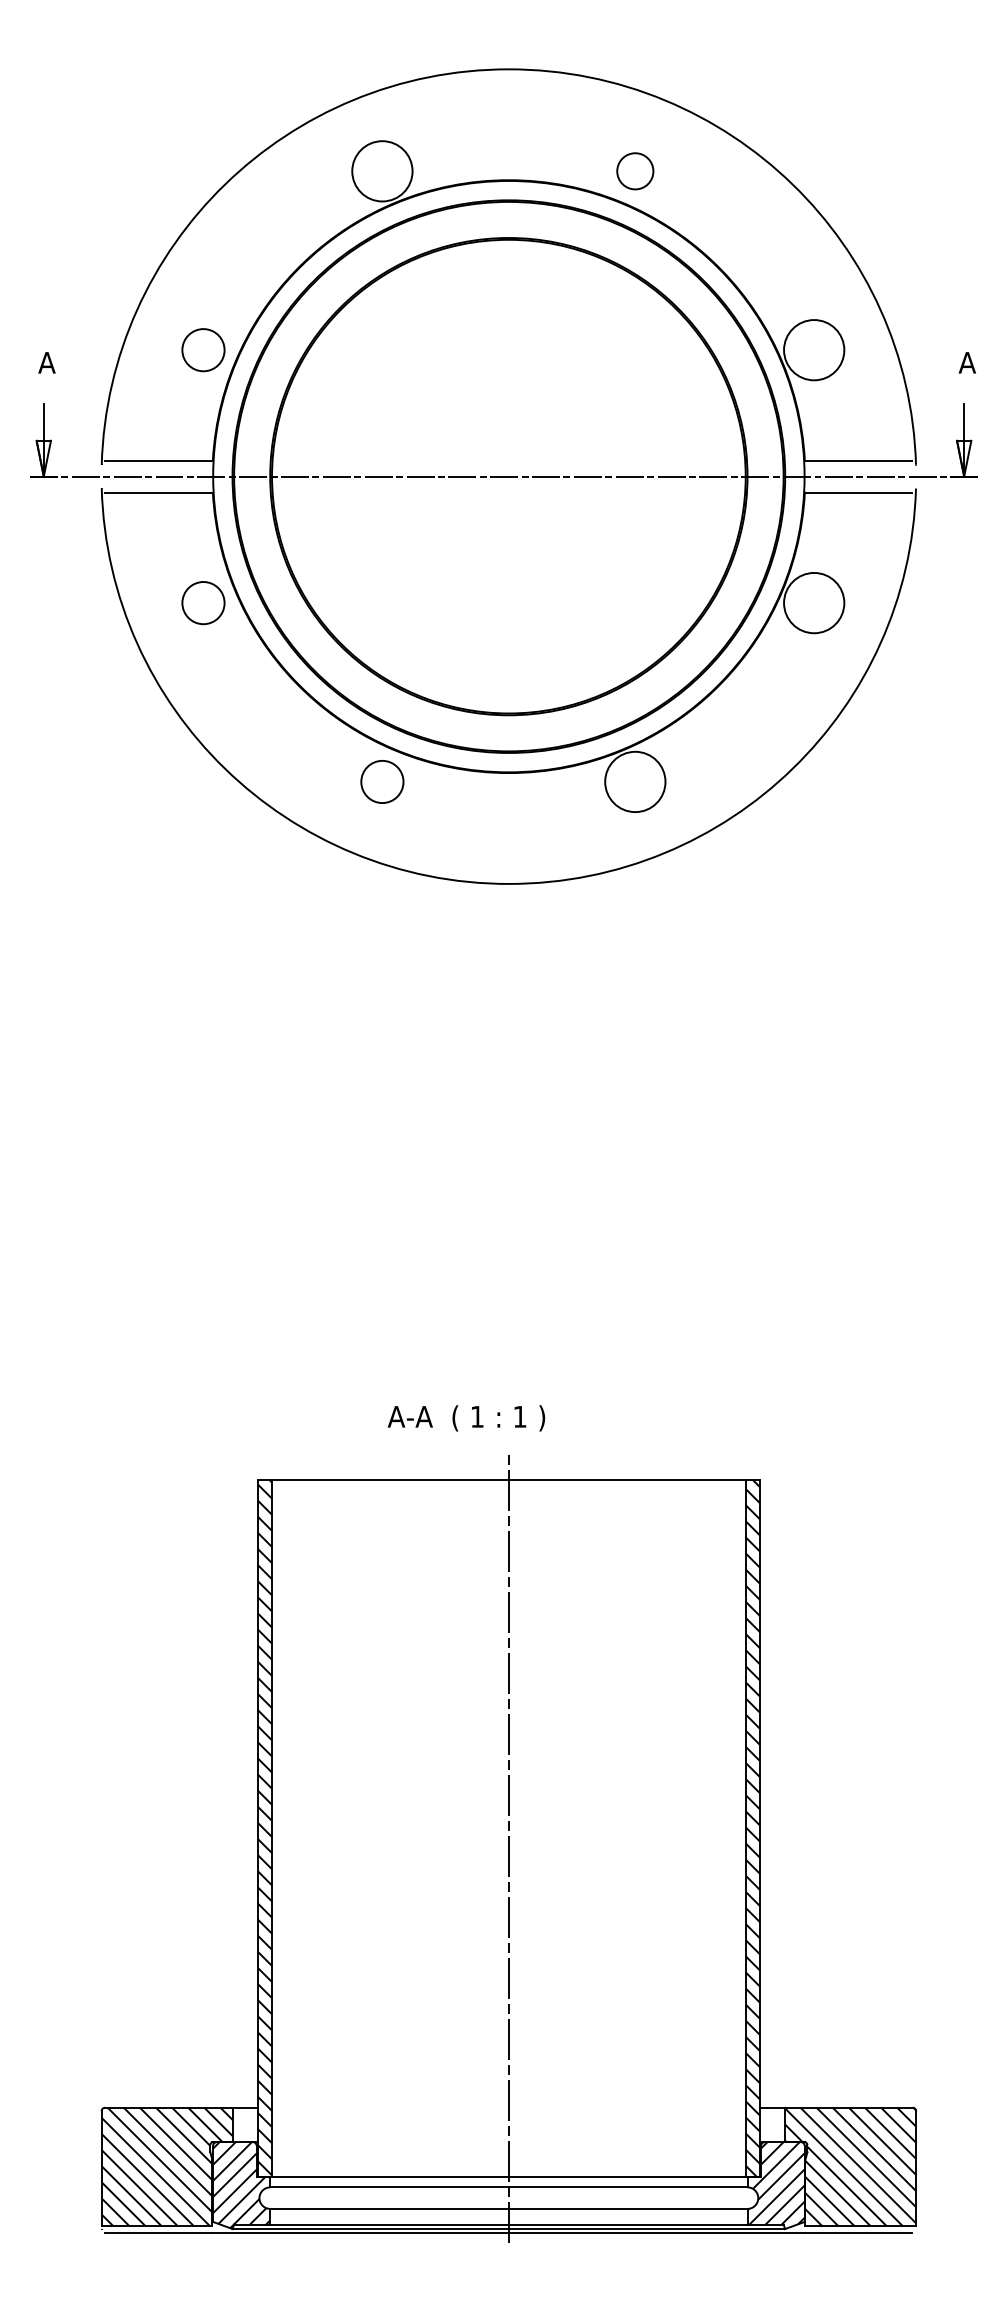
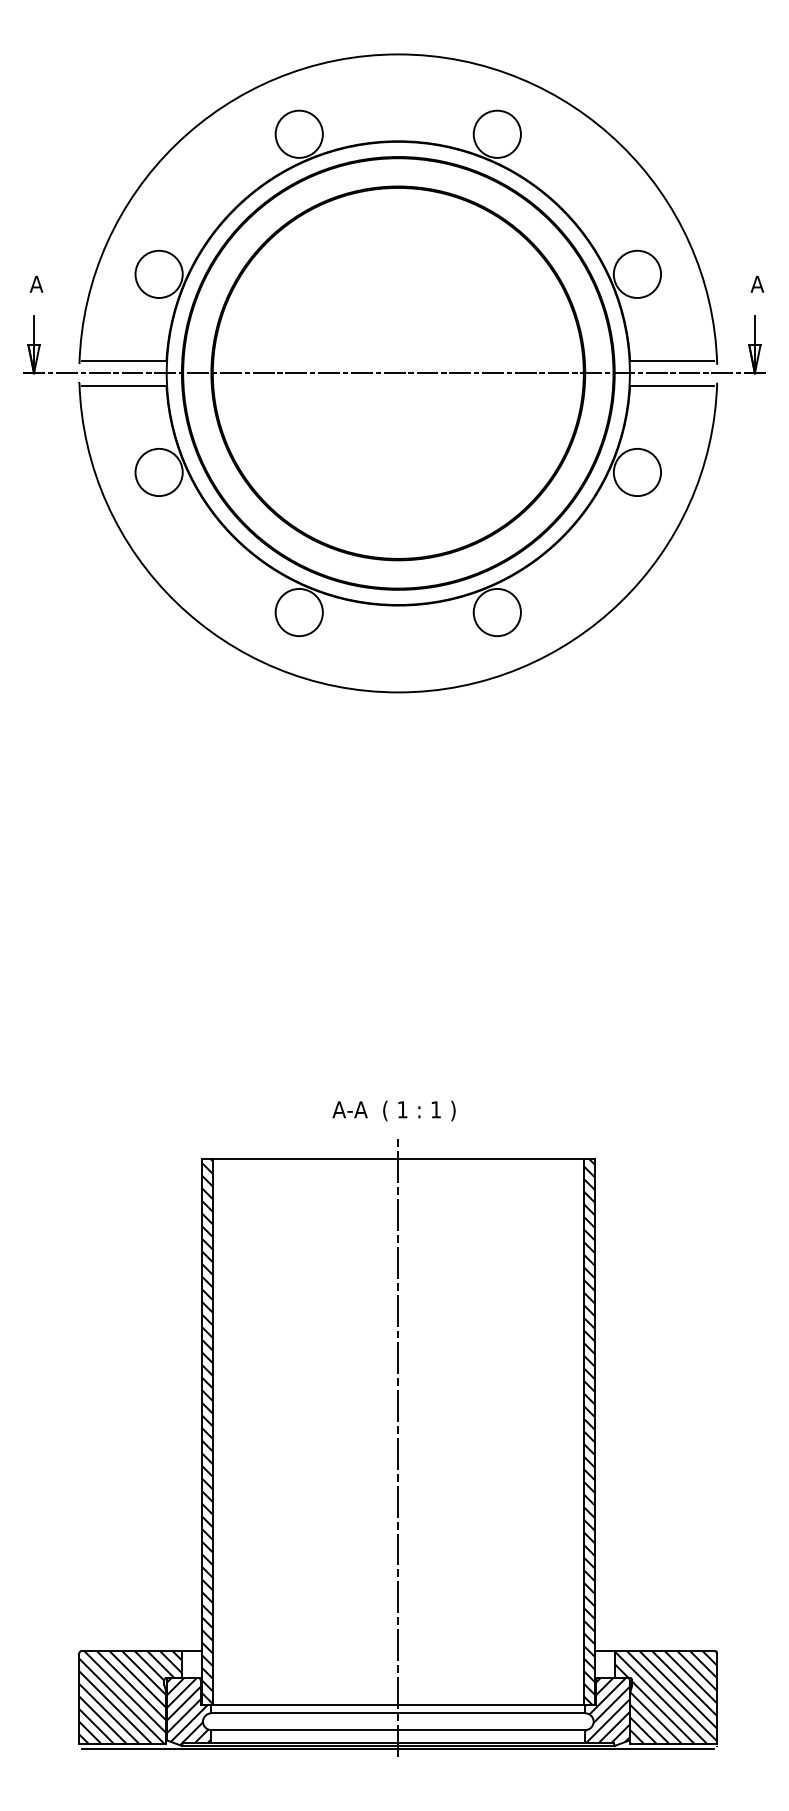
circle: (635, 171) -> (497, 134), size x1.67
circle: (203, 350) -> (159, 274), size x1.43
circle: (203, 602) -> (159, 471), size x1.43
circle: (382, 781) -> (299, 612), size x1.43
text: (466, 1418) -> (394, 1111), moved

